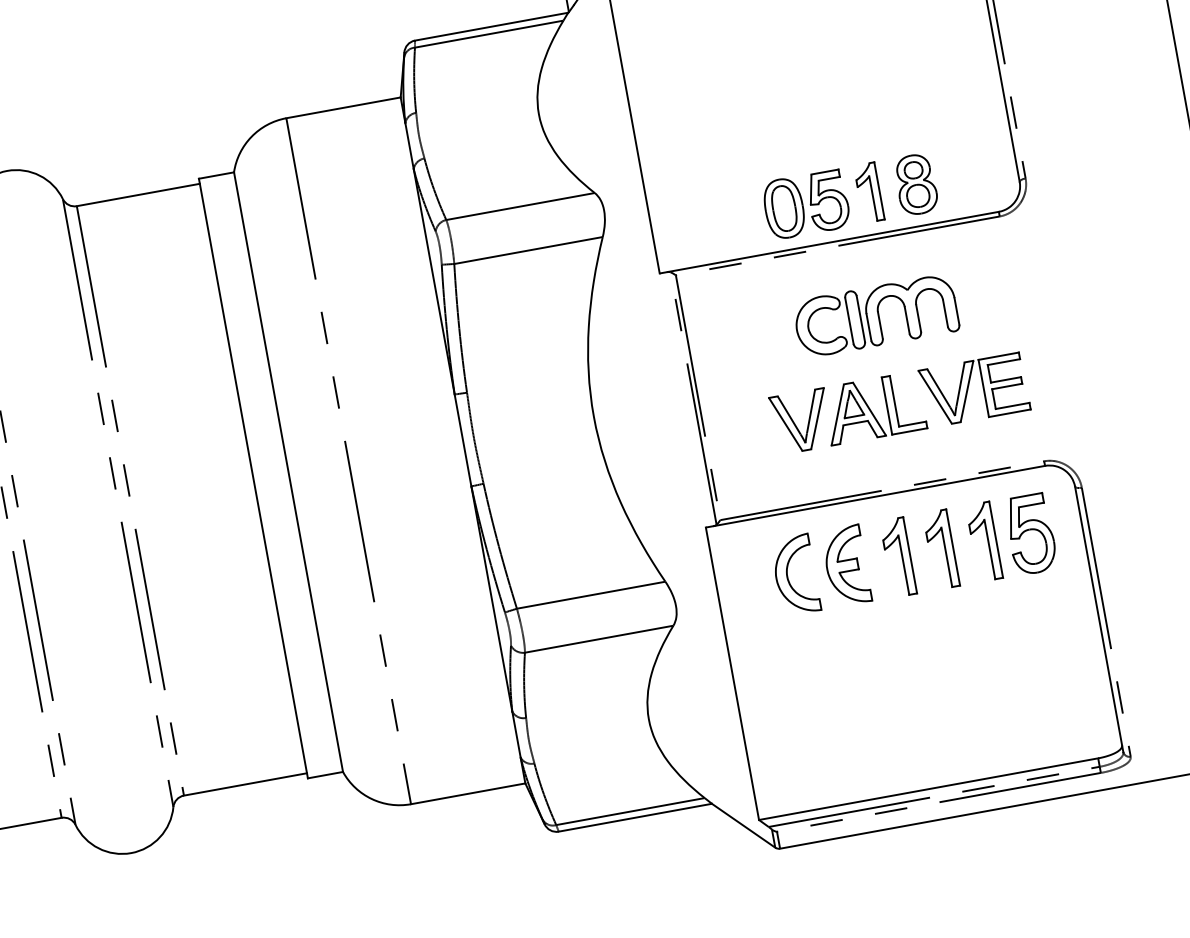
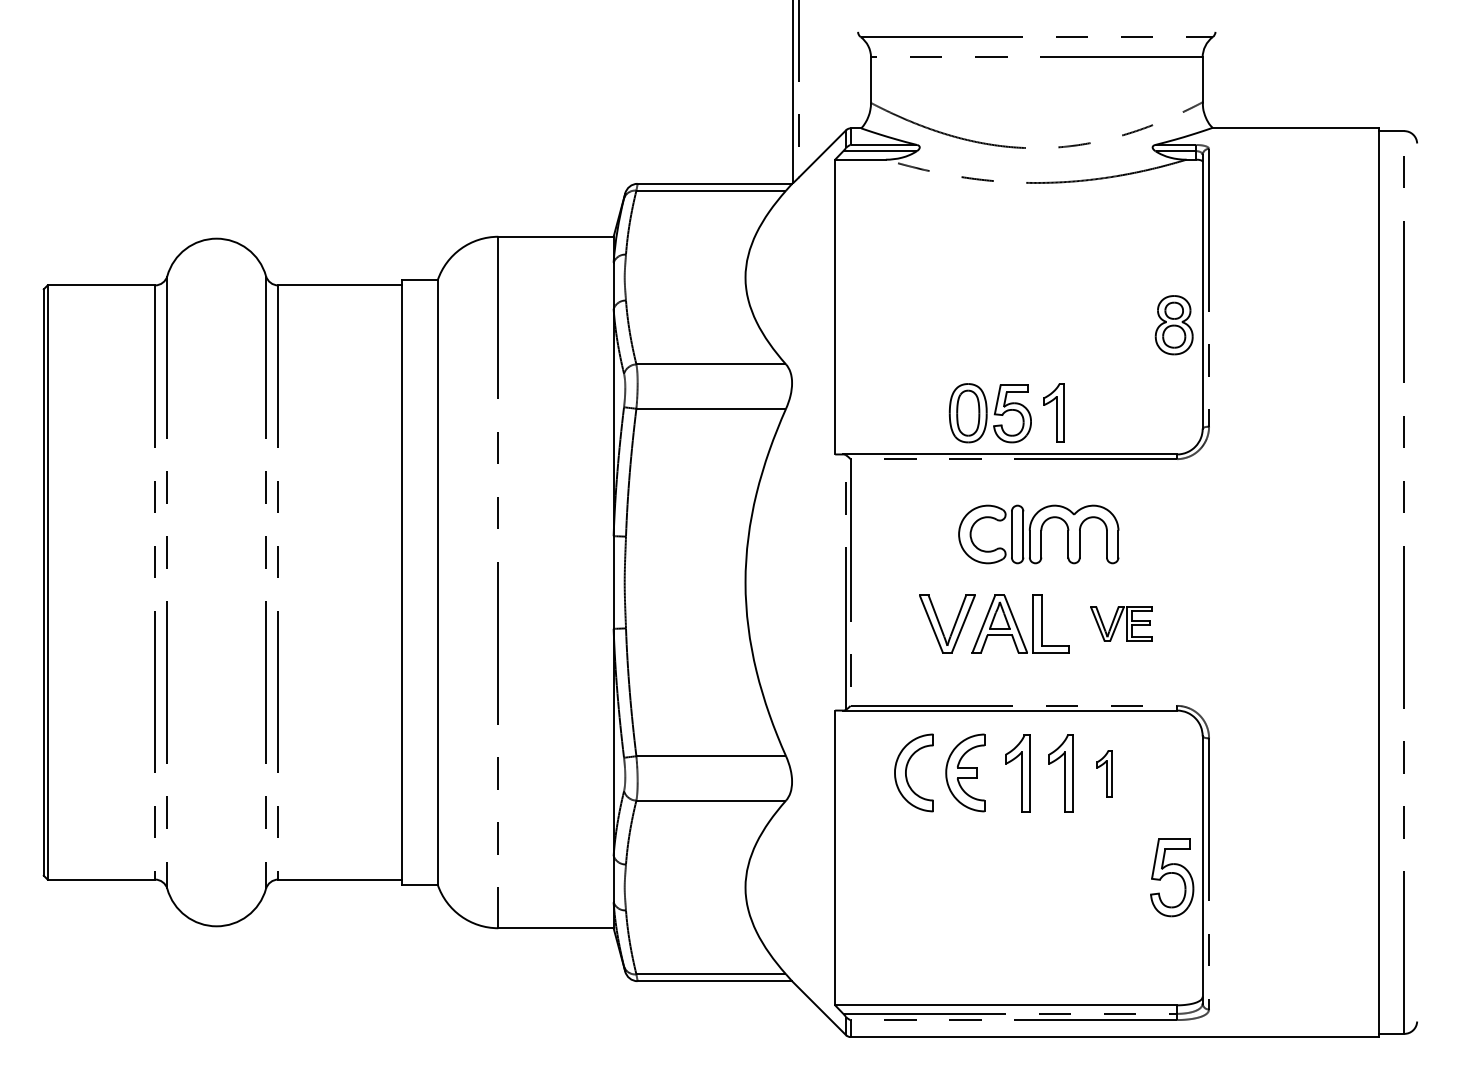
part: (915, 185) -> (1173, 325), moved
part: (974, 389) -> (1121, 623), size x0.6
part: (1031, 533) -> (1172, 877), moved
part: (984, 541) -> (1104, 773), size x0.6

